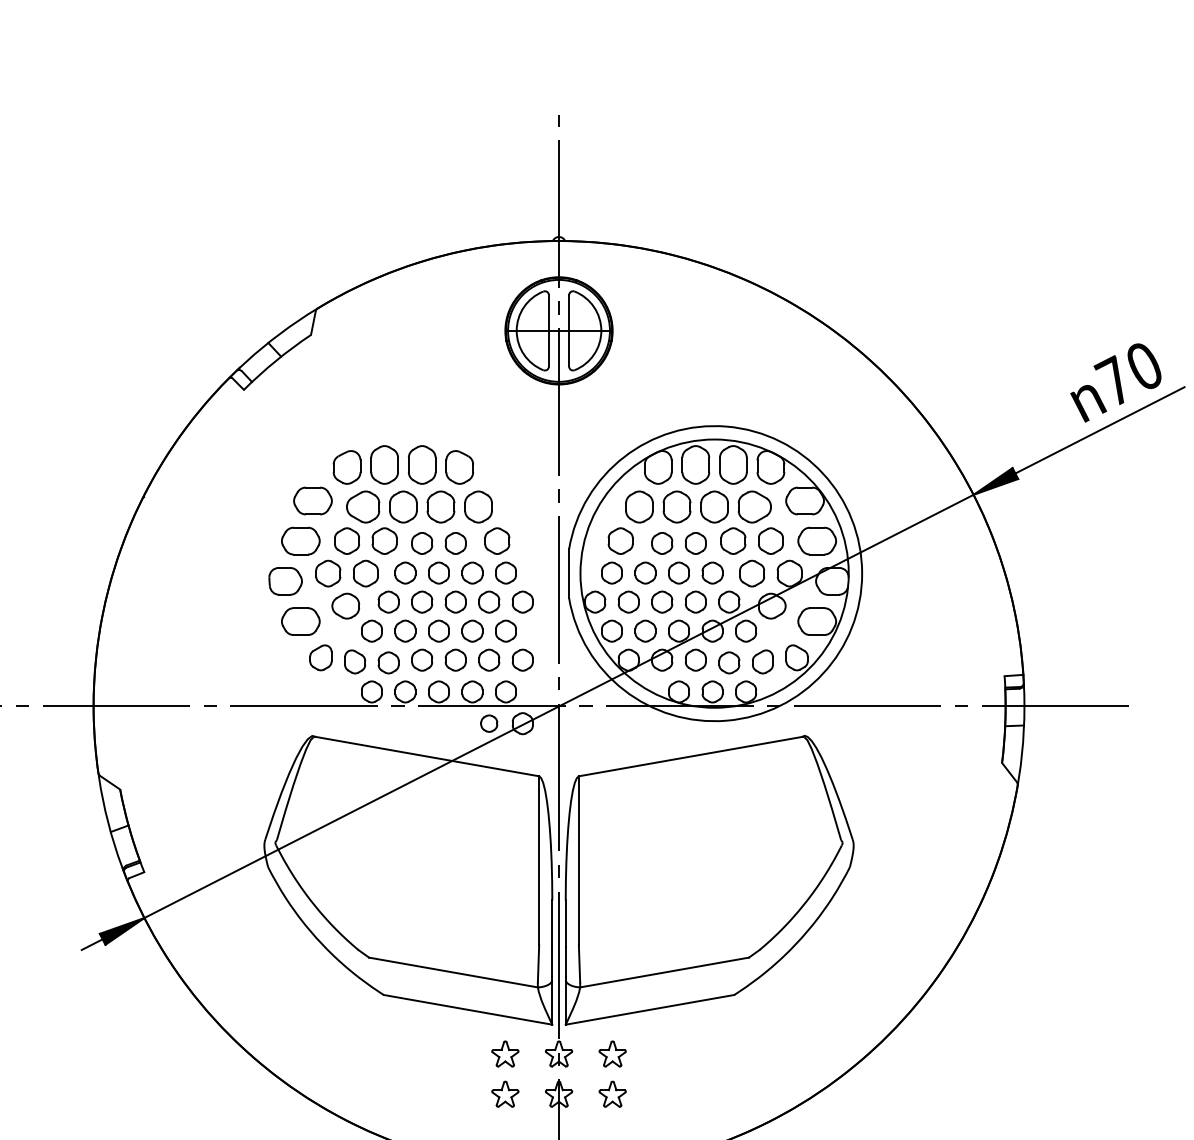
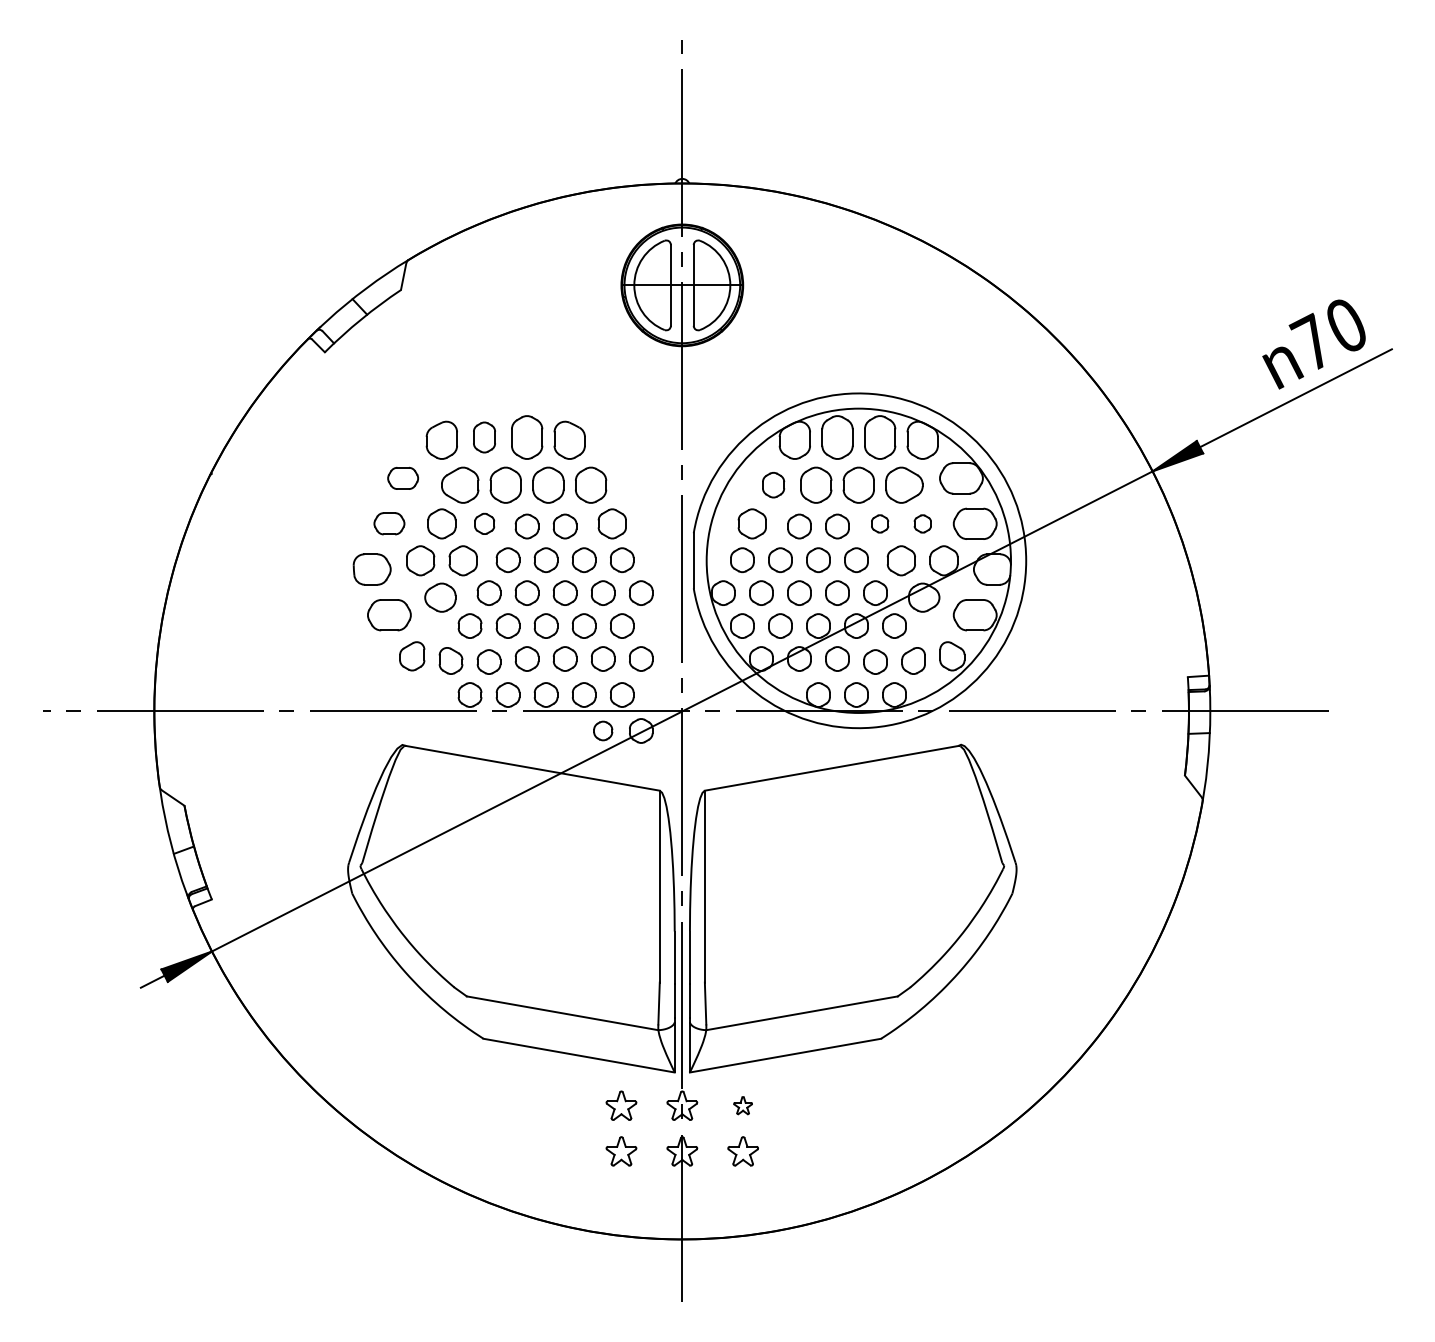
part: (384, 464) -> (484, 437), size x0.7
part: (312, 501) -> (402, 478), size x0.7
part: (639, 506) -> (773, 484), size x0.7
part: (300, 540) -> (389, 523), size x0.7
part: (384, 540) -> (484, 523), size x0.7
part: (732, 540) -> (879, 523), size x0.6
part: (770, 540) -> (922, 523), size x0.6
part: (612, 1053) -> (742, 1105), size x0.6

